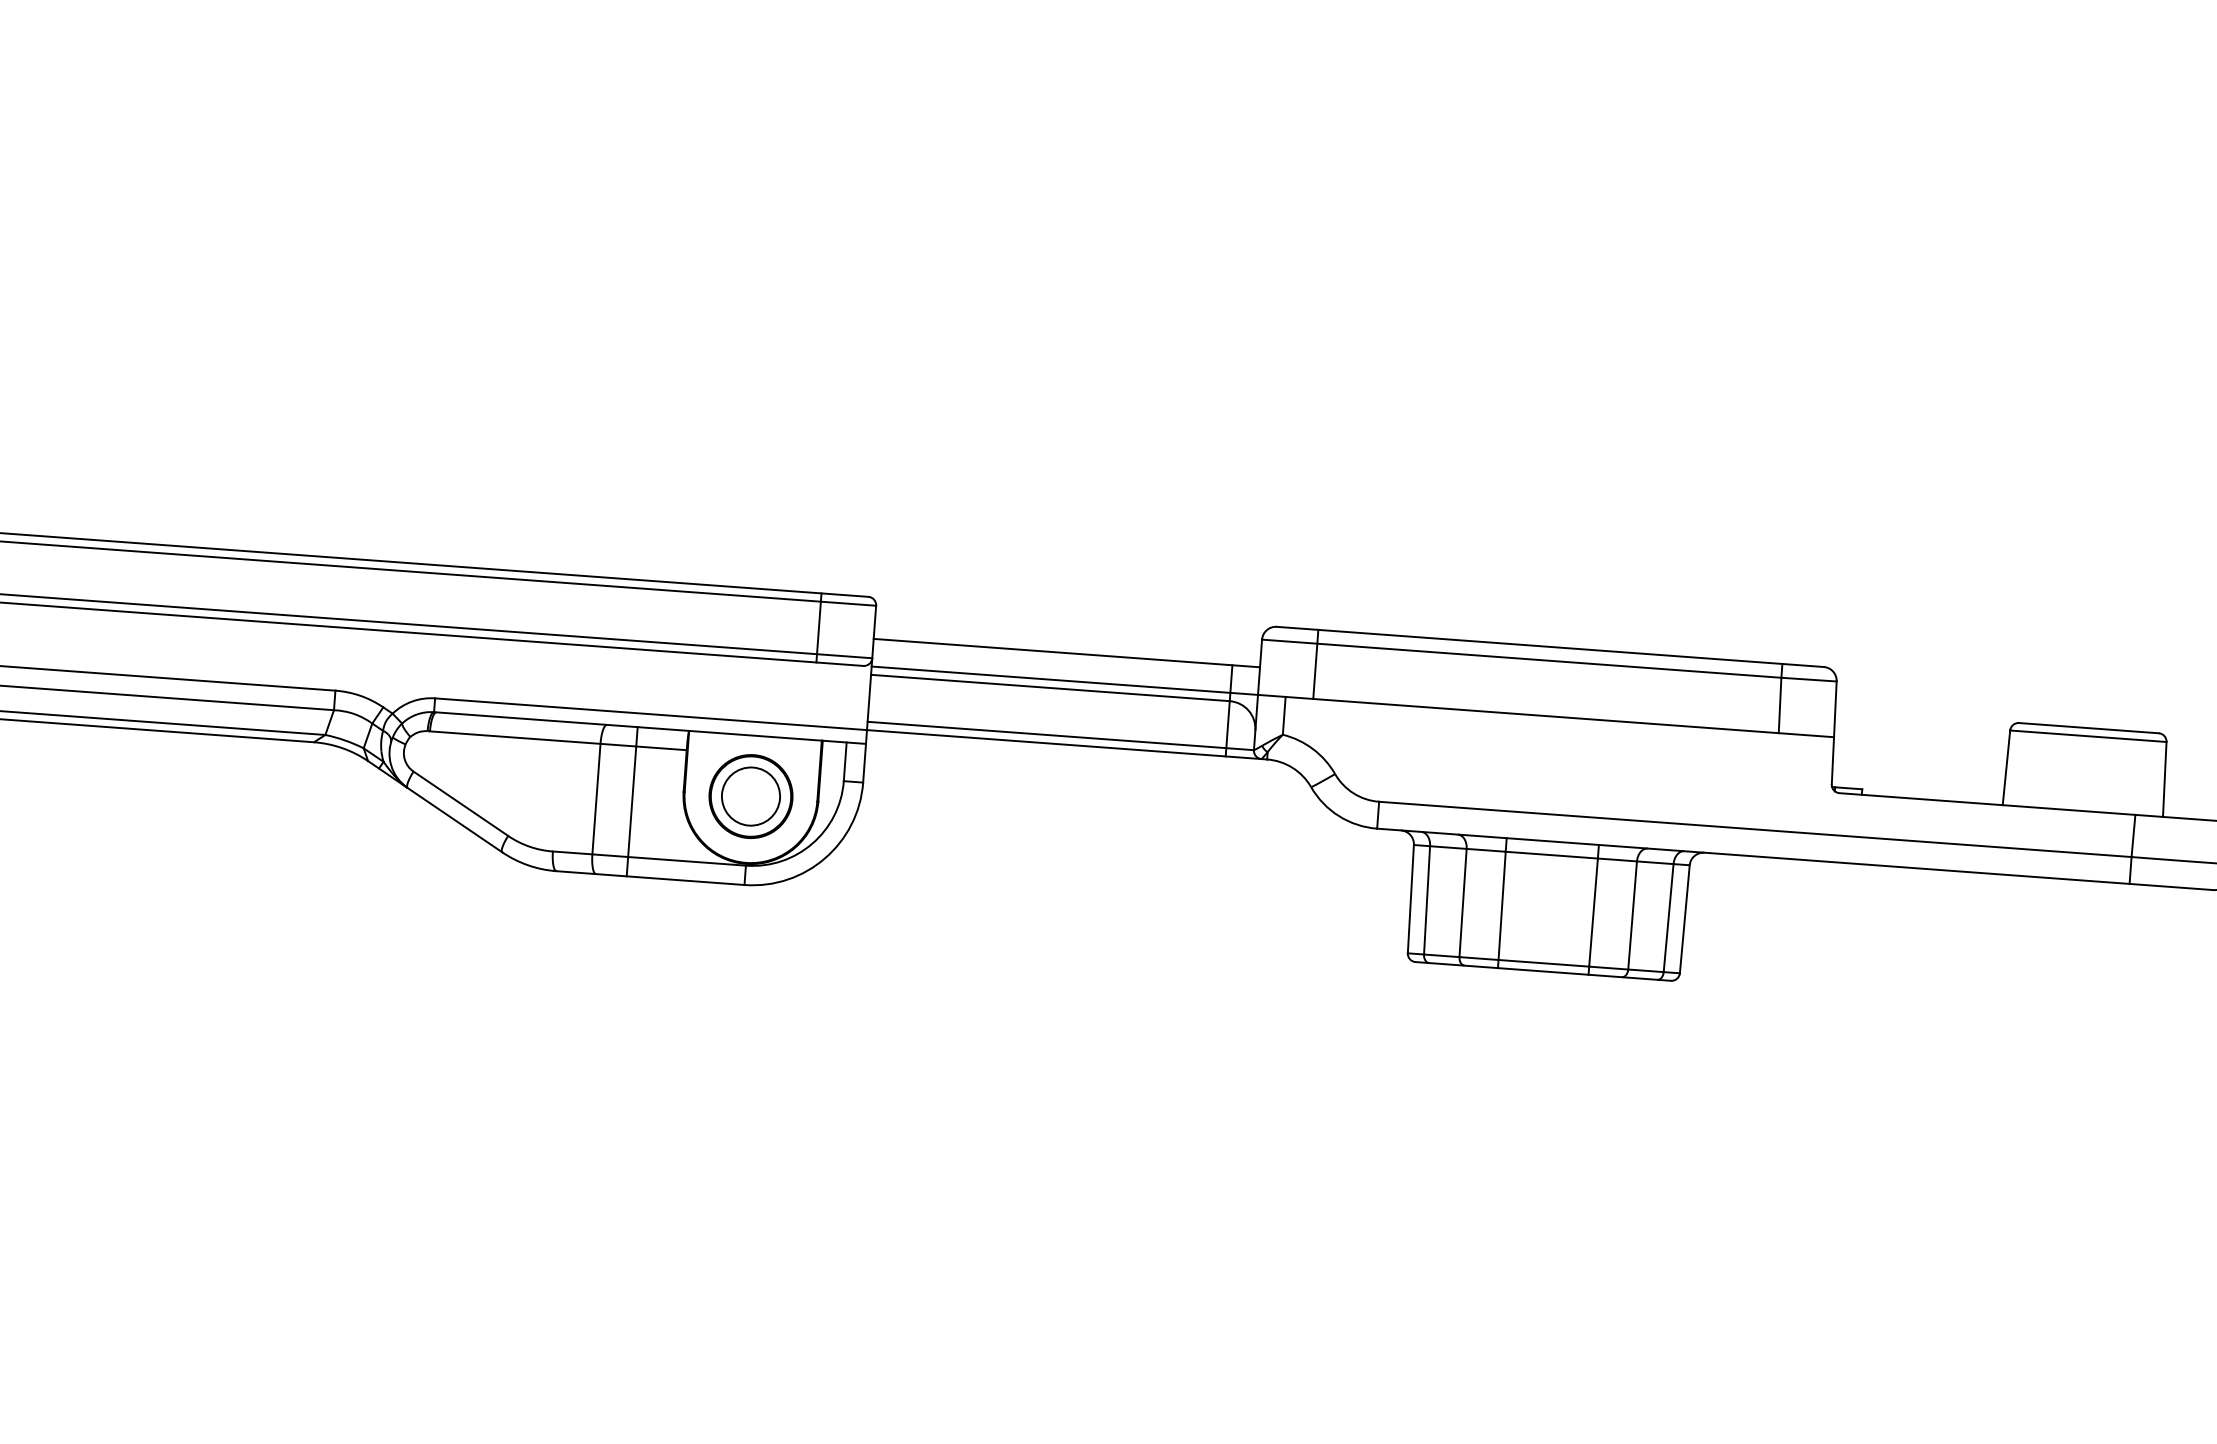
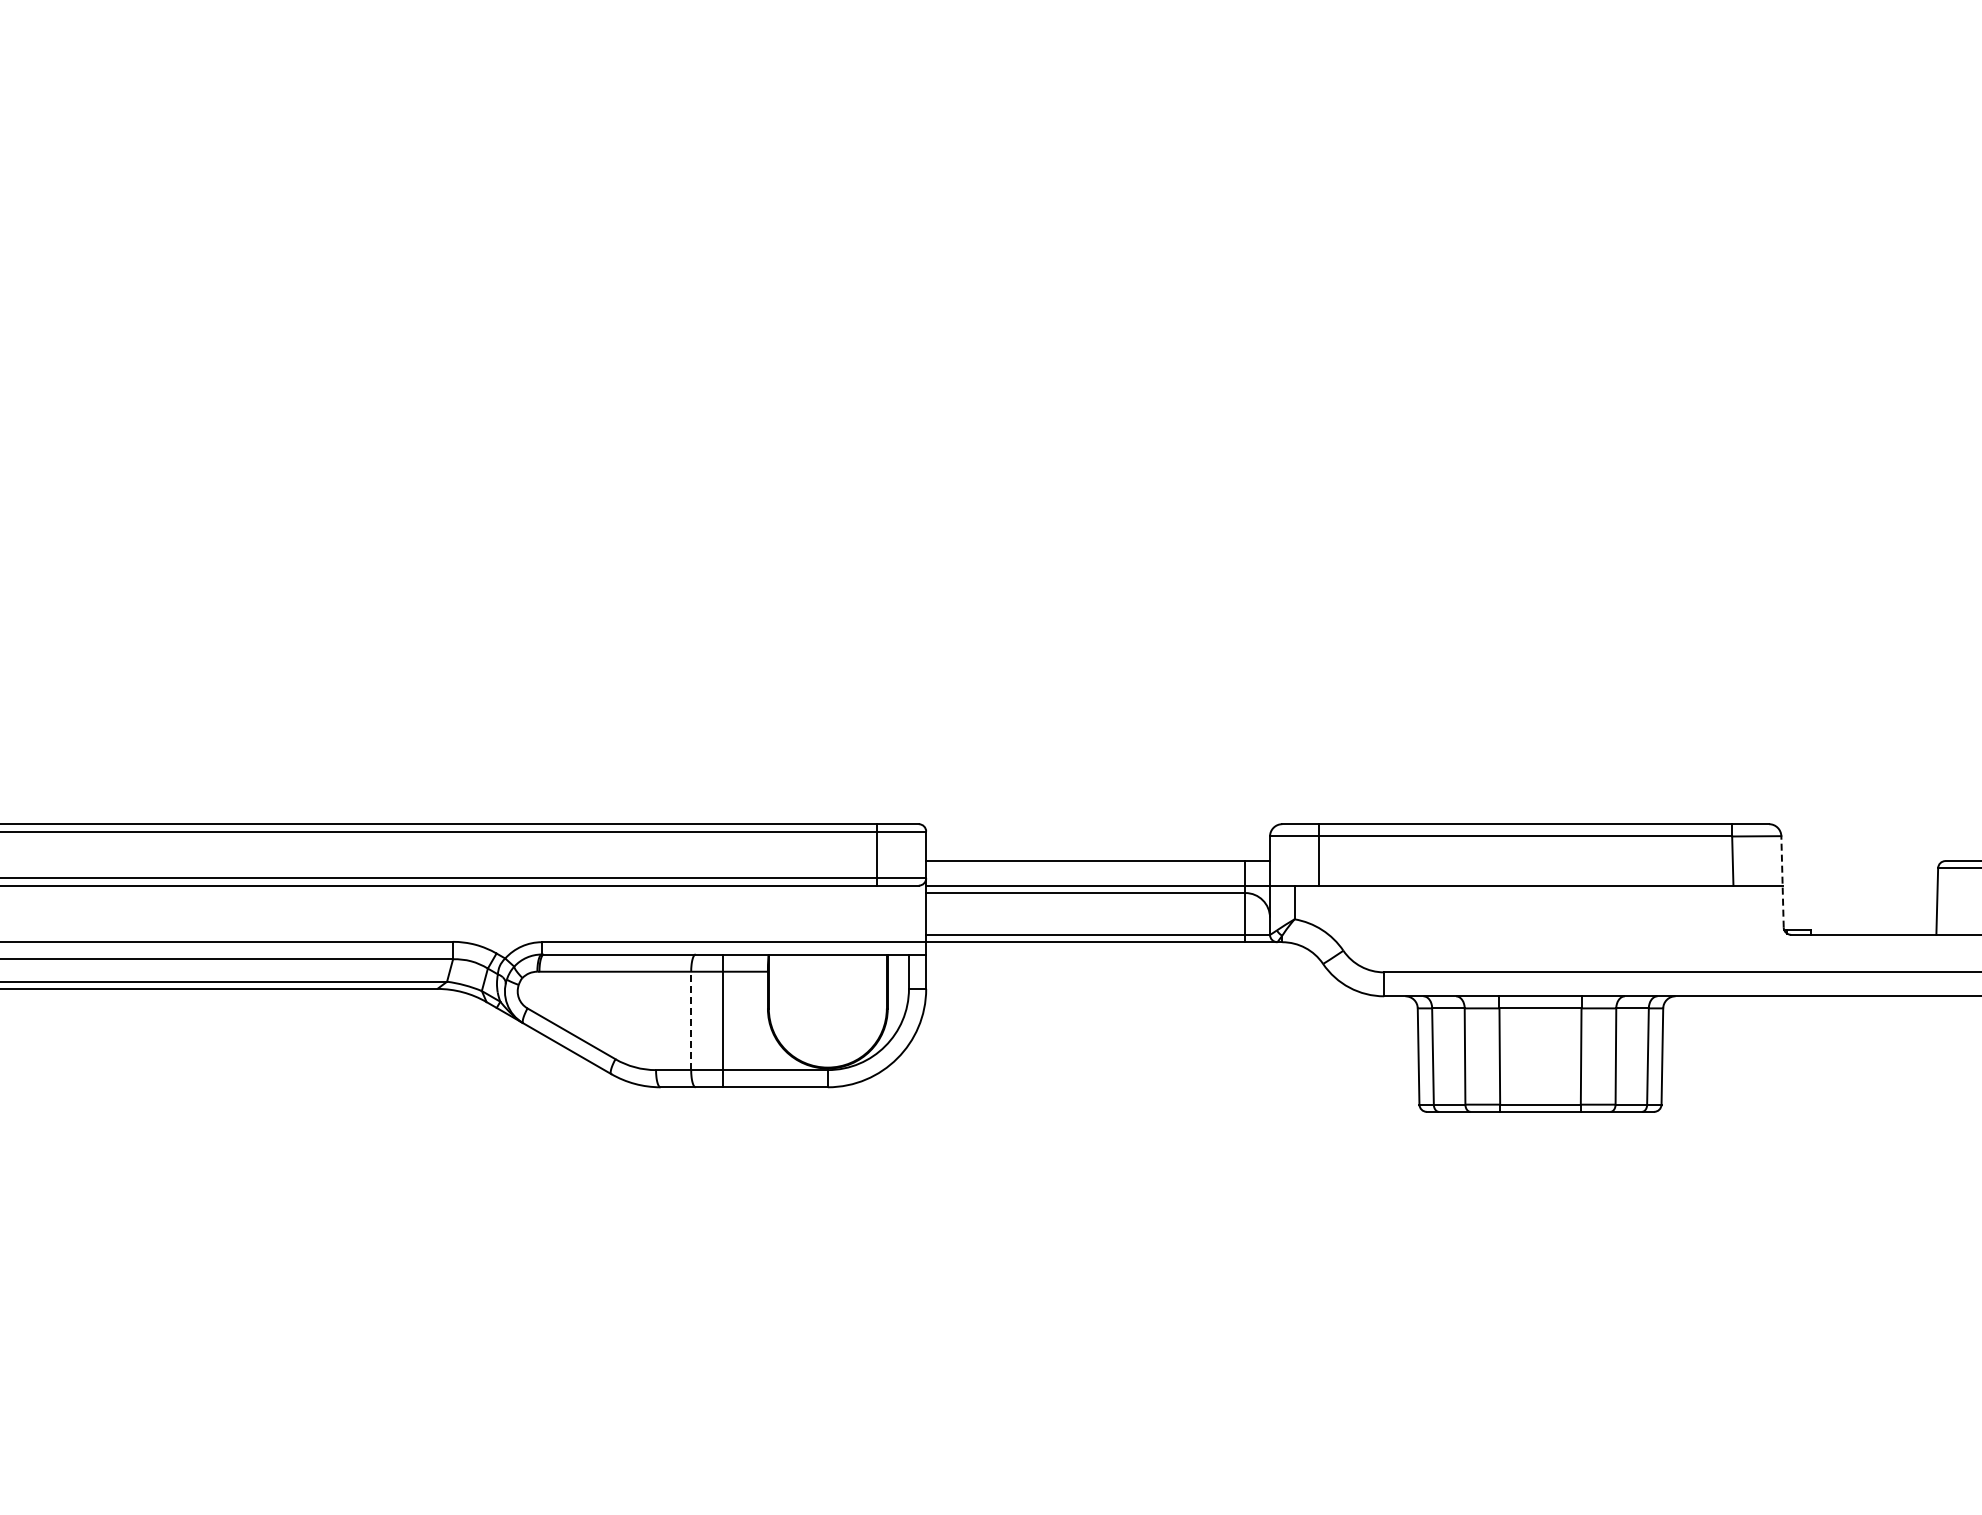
line: (1834, 732) -> (1782, 881), solid -> dashed
part: (750, 796) -> (827, 1008), removed
line: (596, 798) -> (691, 1020), solid -> dashed

